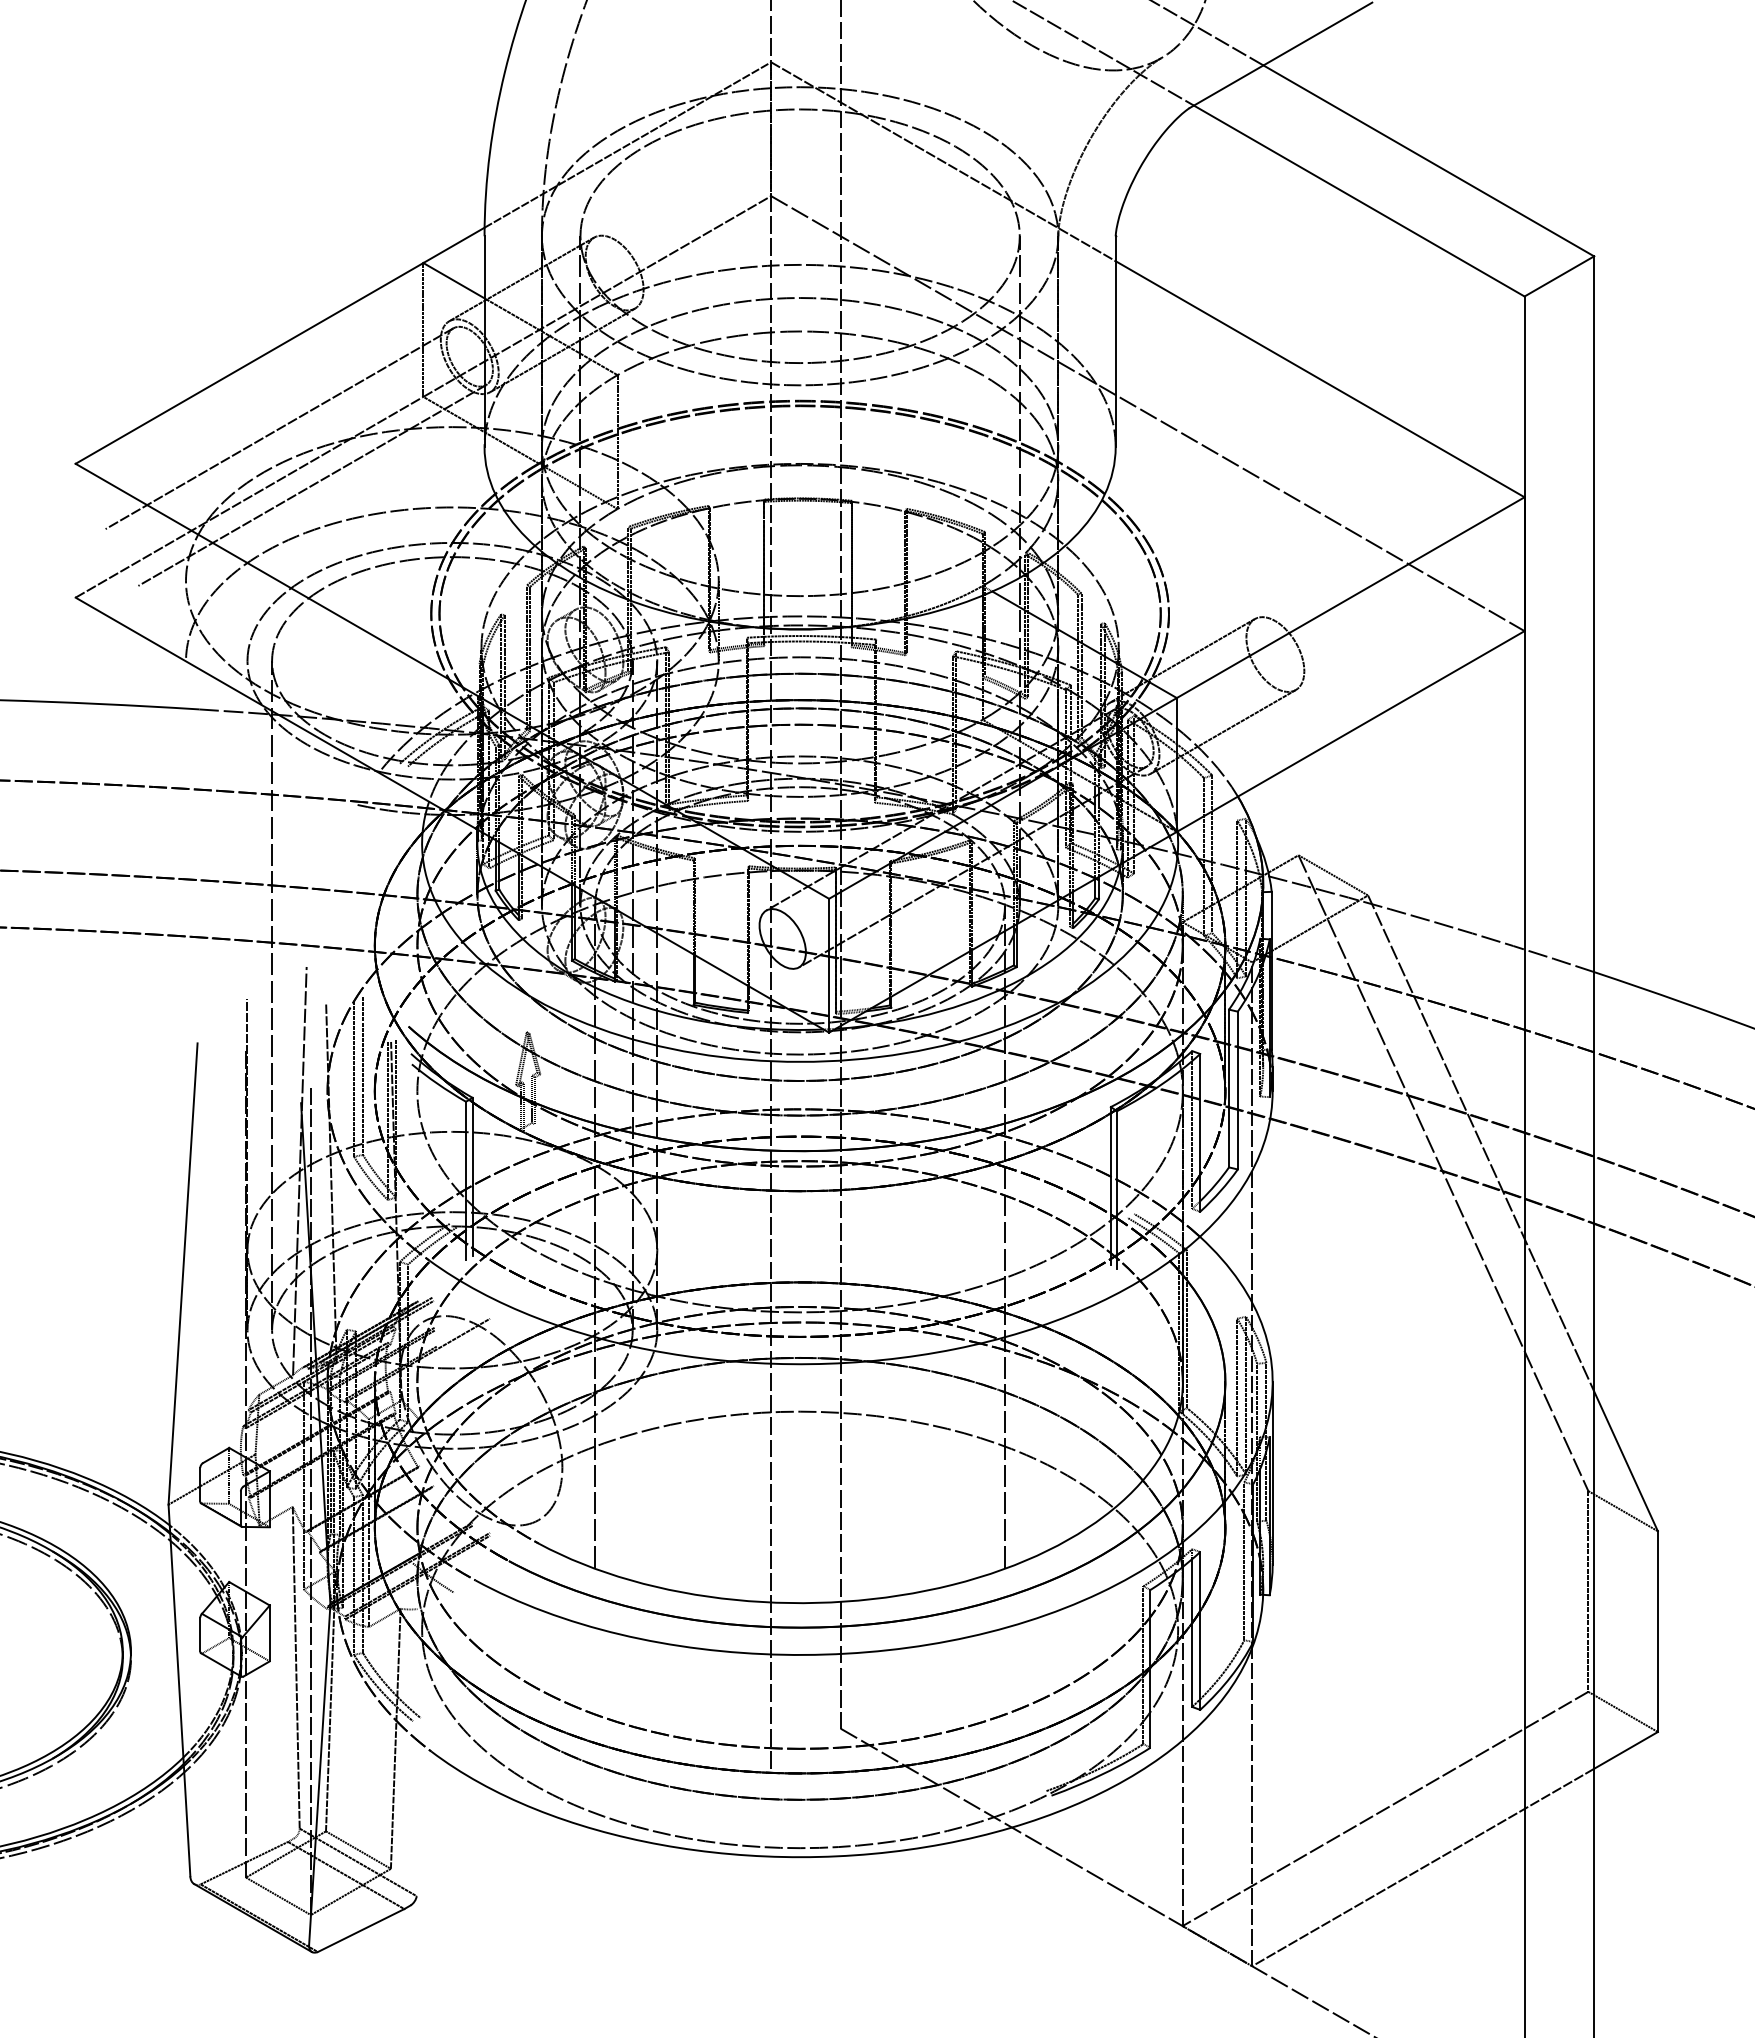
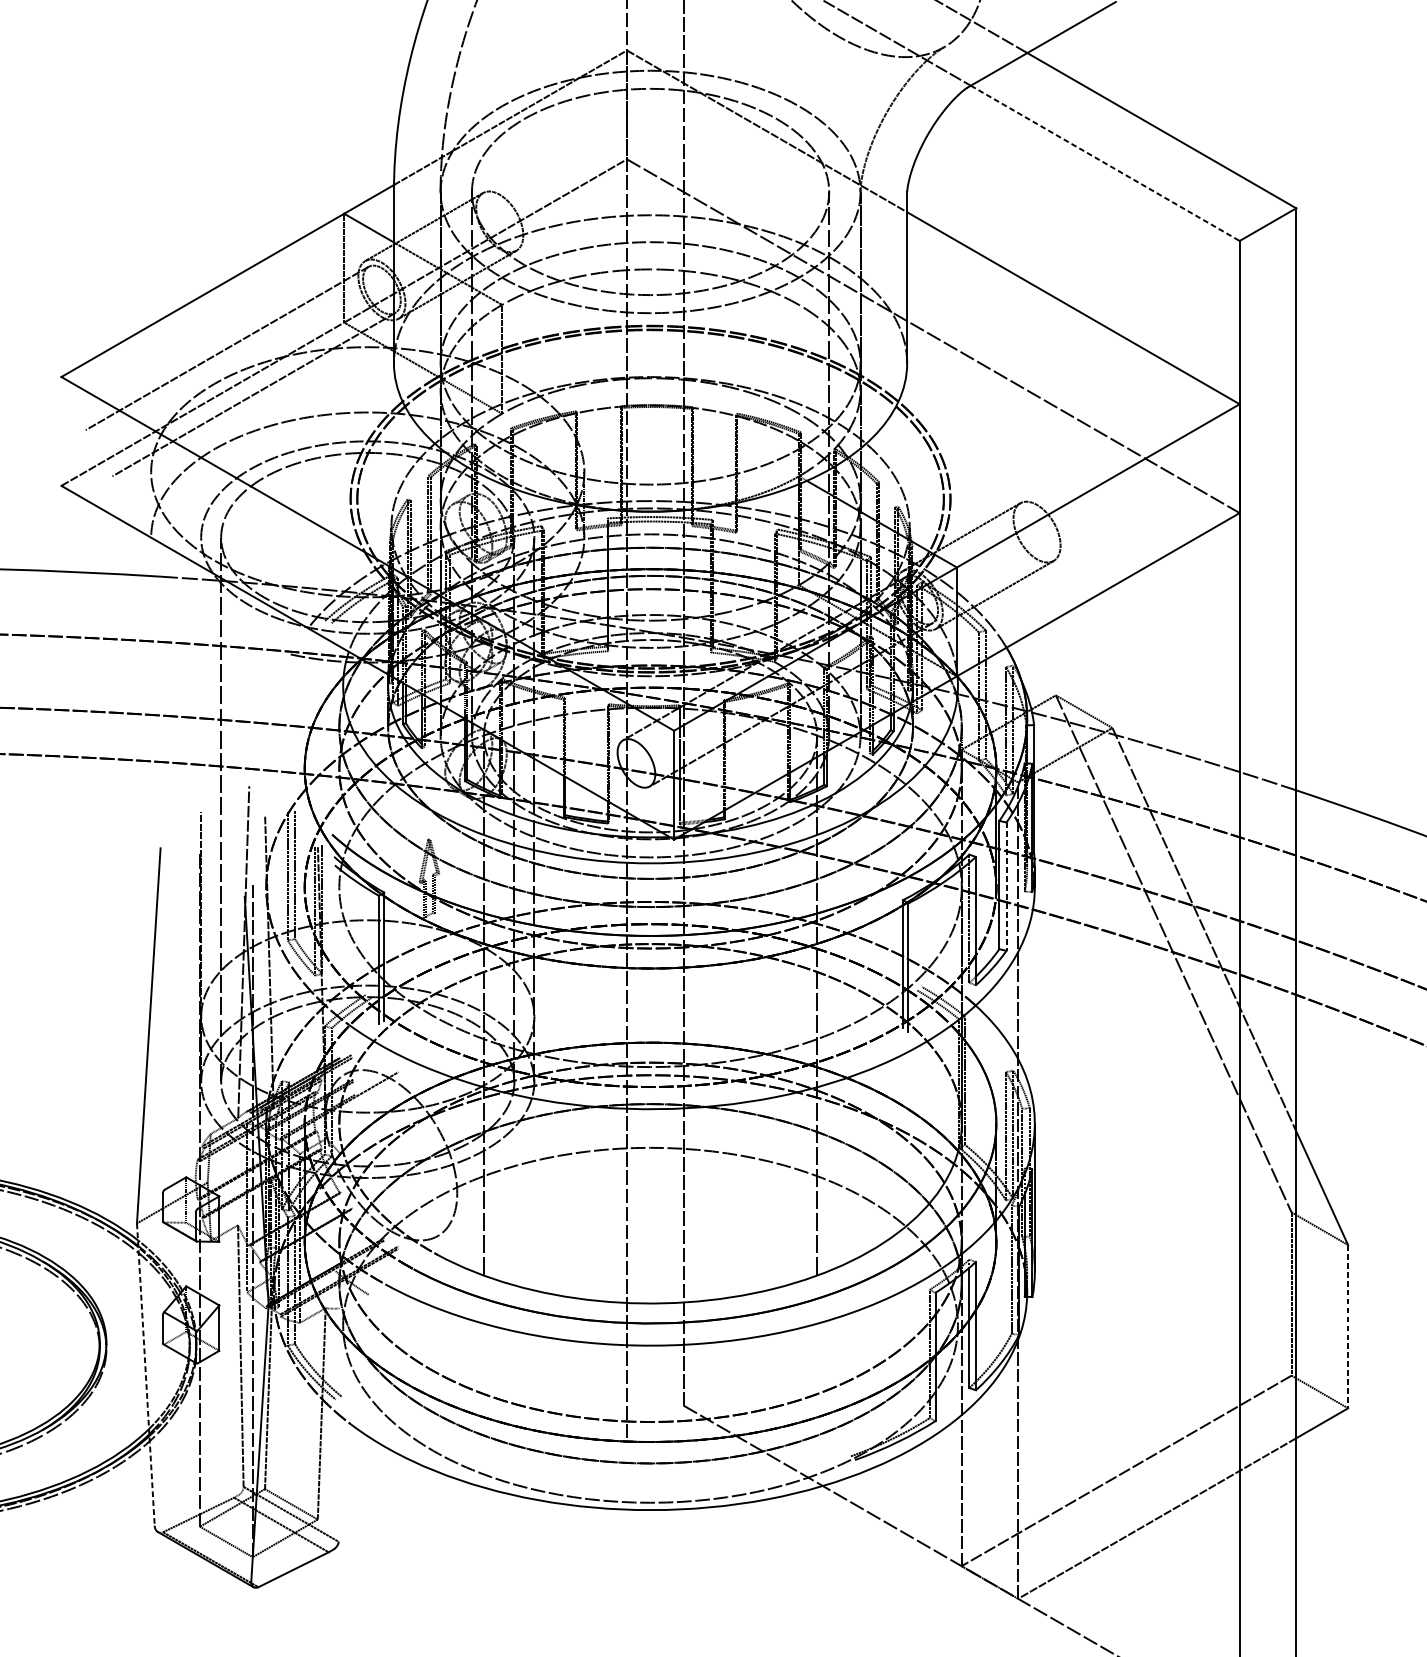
line: (1359, 201) -> (1105, 163), solid -> dashed
line: (1237, 1090) -> (1006, 886), solid -> dashed
line: (1657, 1632) -> (1347, 1327), solid -> dashed
line: (179, 1690) -> (145, 1374), solid -> dashed

